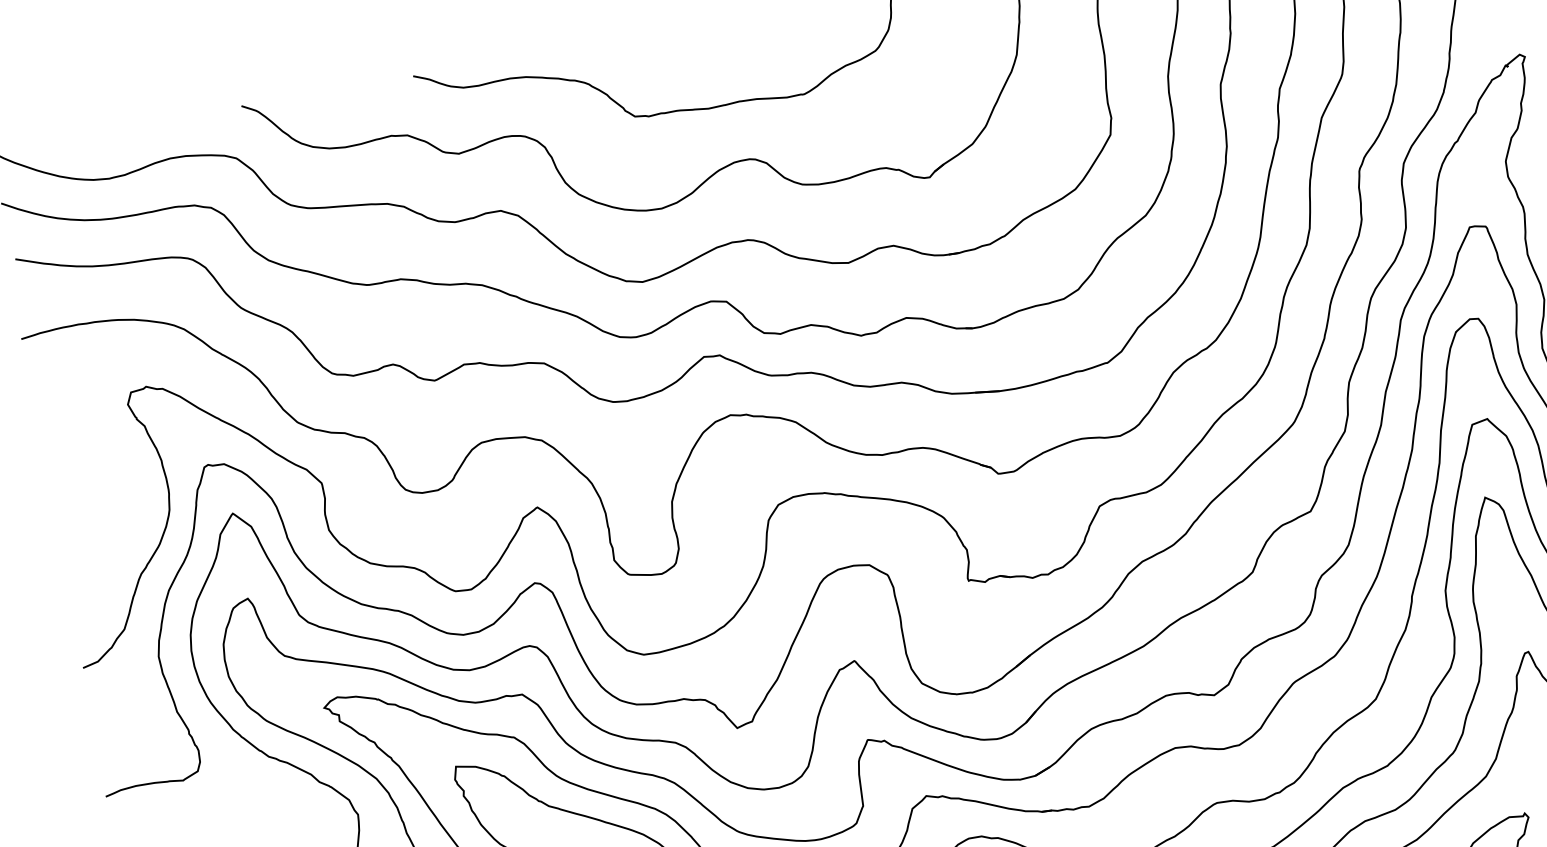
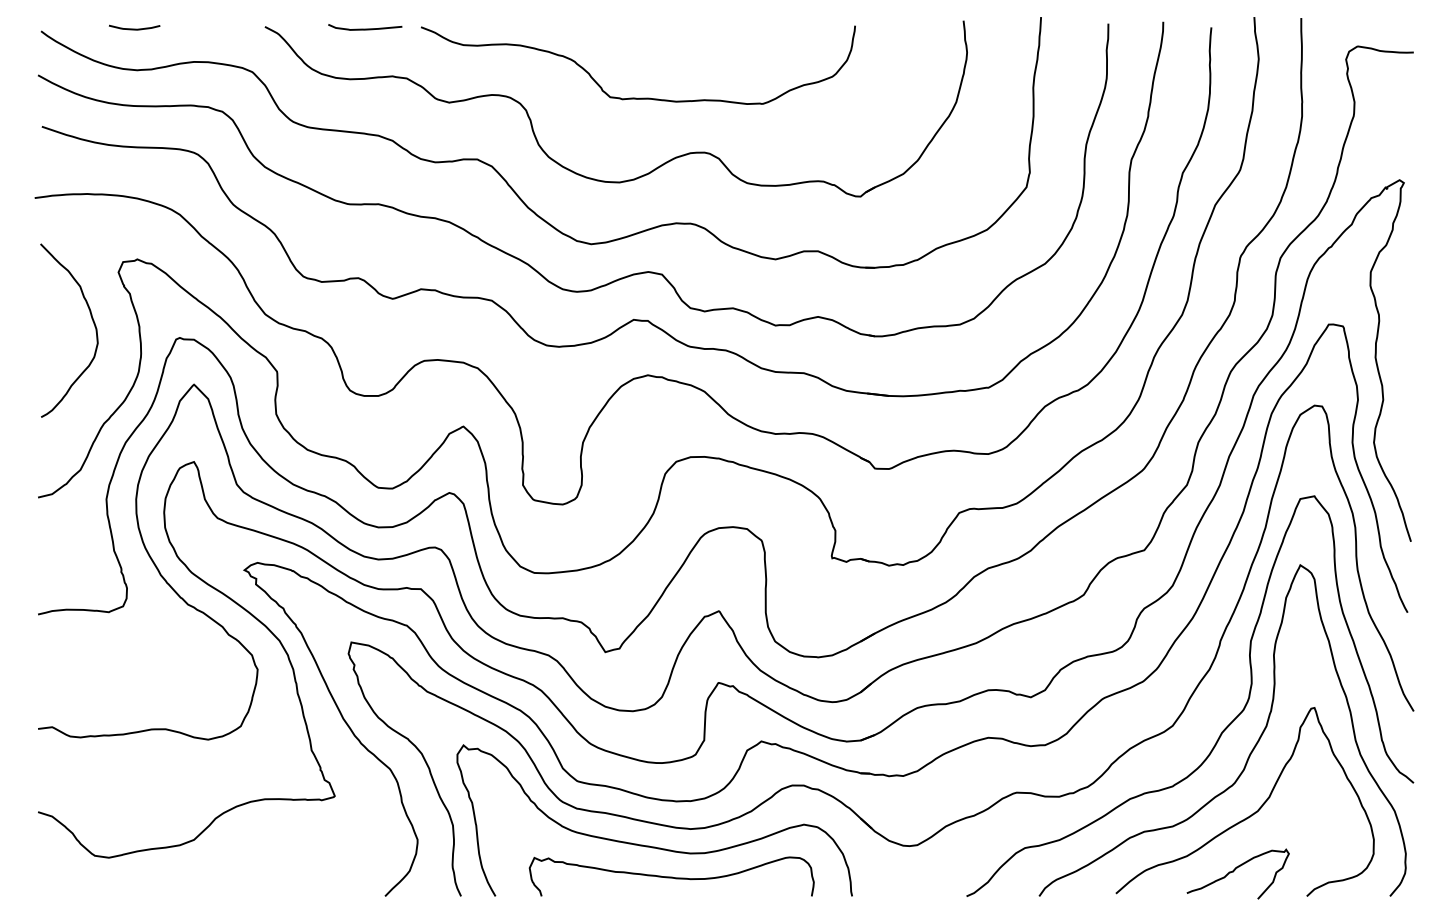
curve: (352, 88) -> (365, 28), added
curve: (98, 133) -> (134, 28), added
curve: (108, 463) -> (92, 321), added

